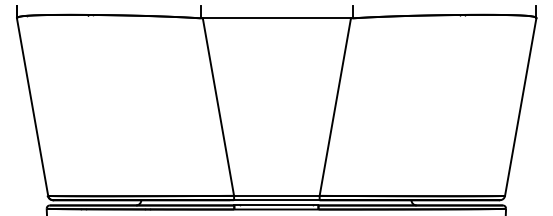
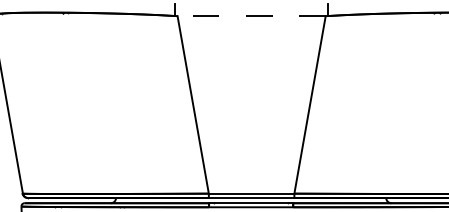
line: (276, 18) -> (251, 16), solid -> dashed

